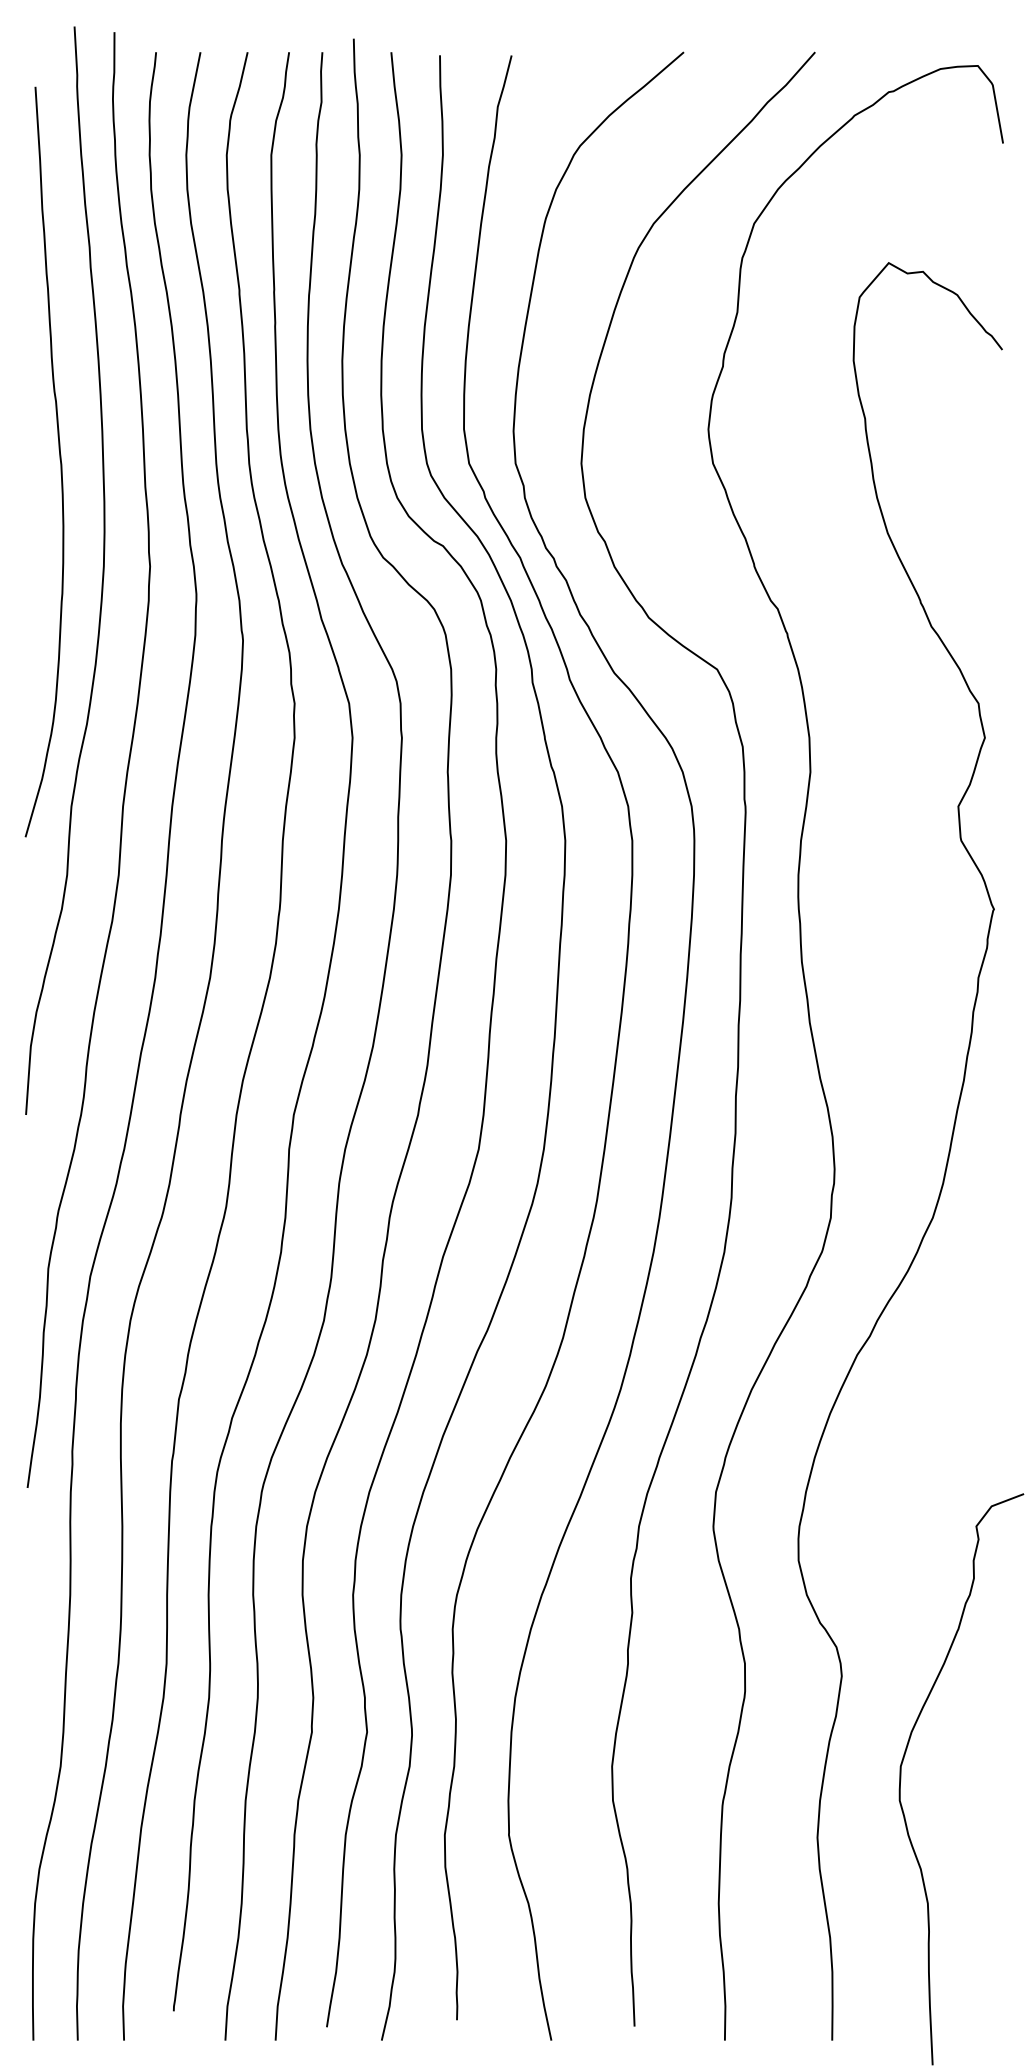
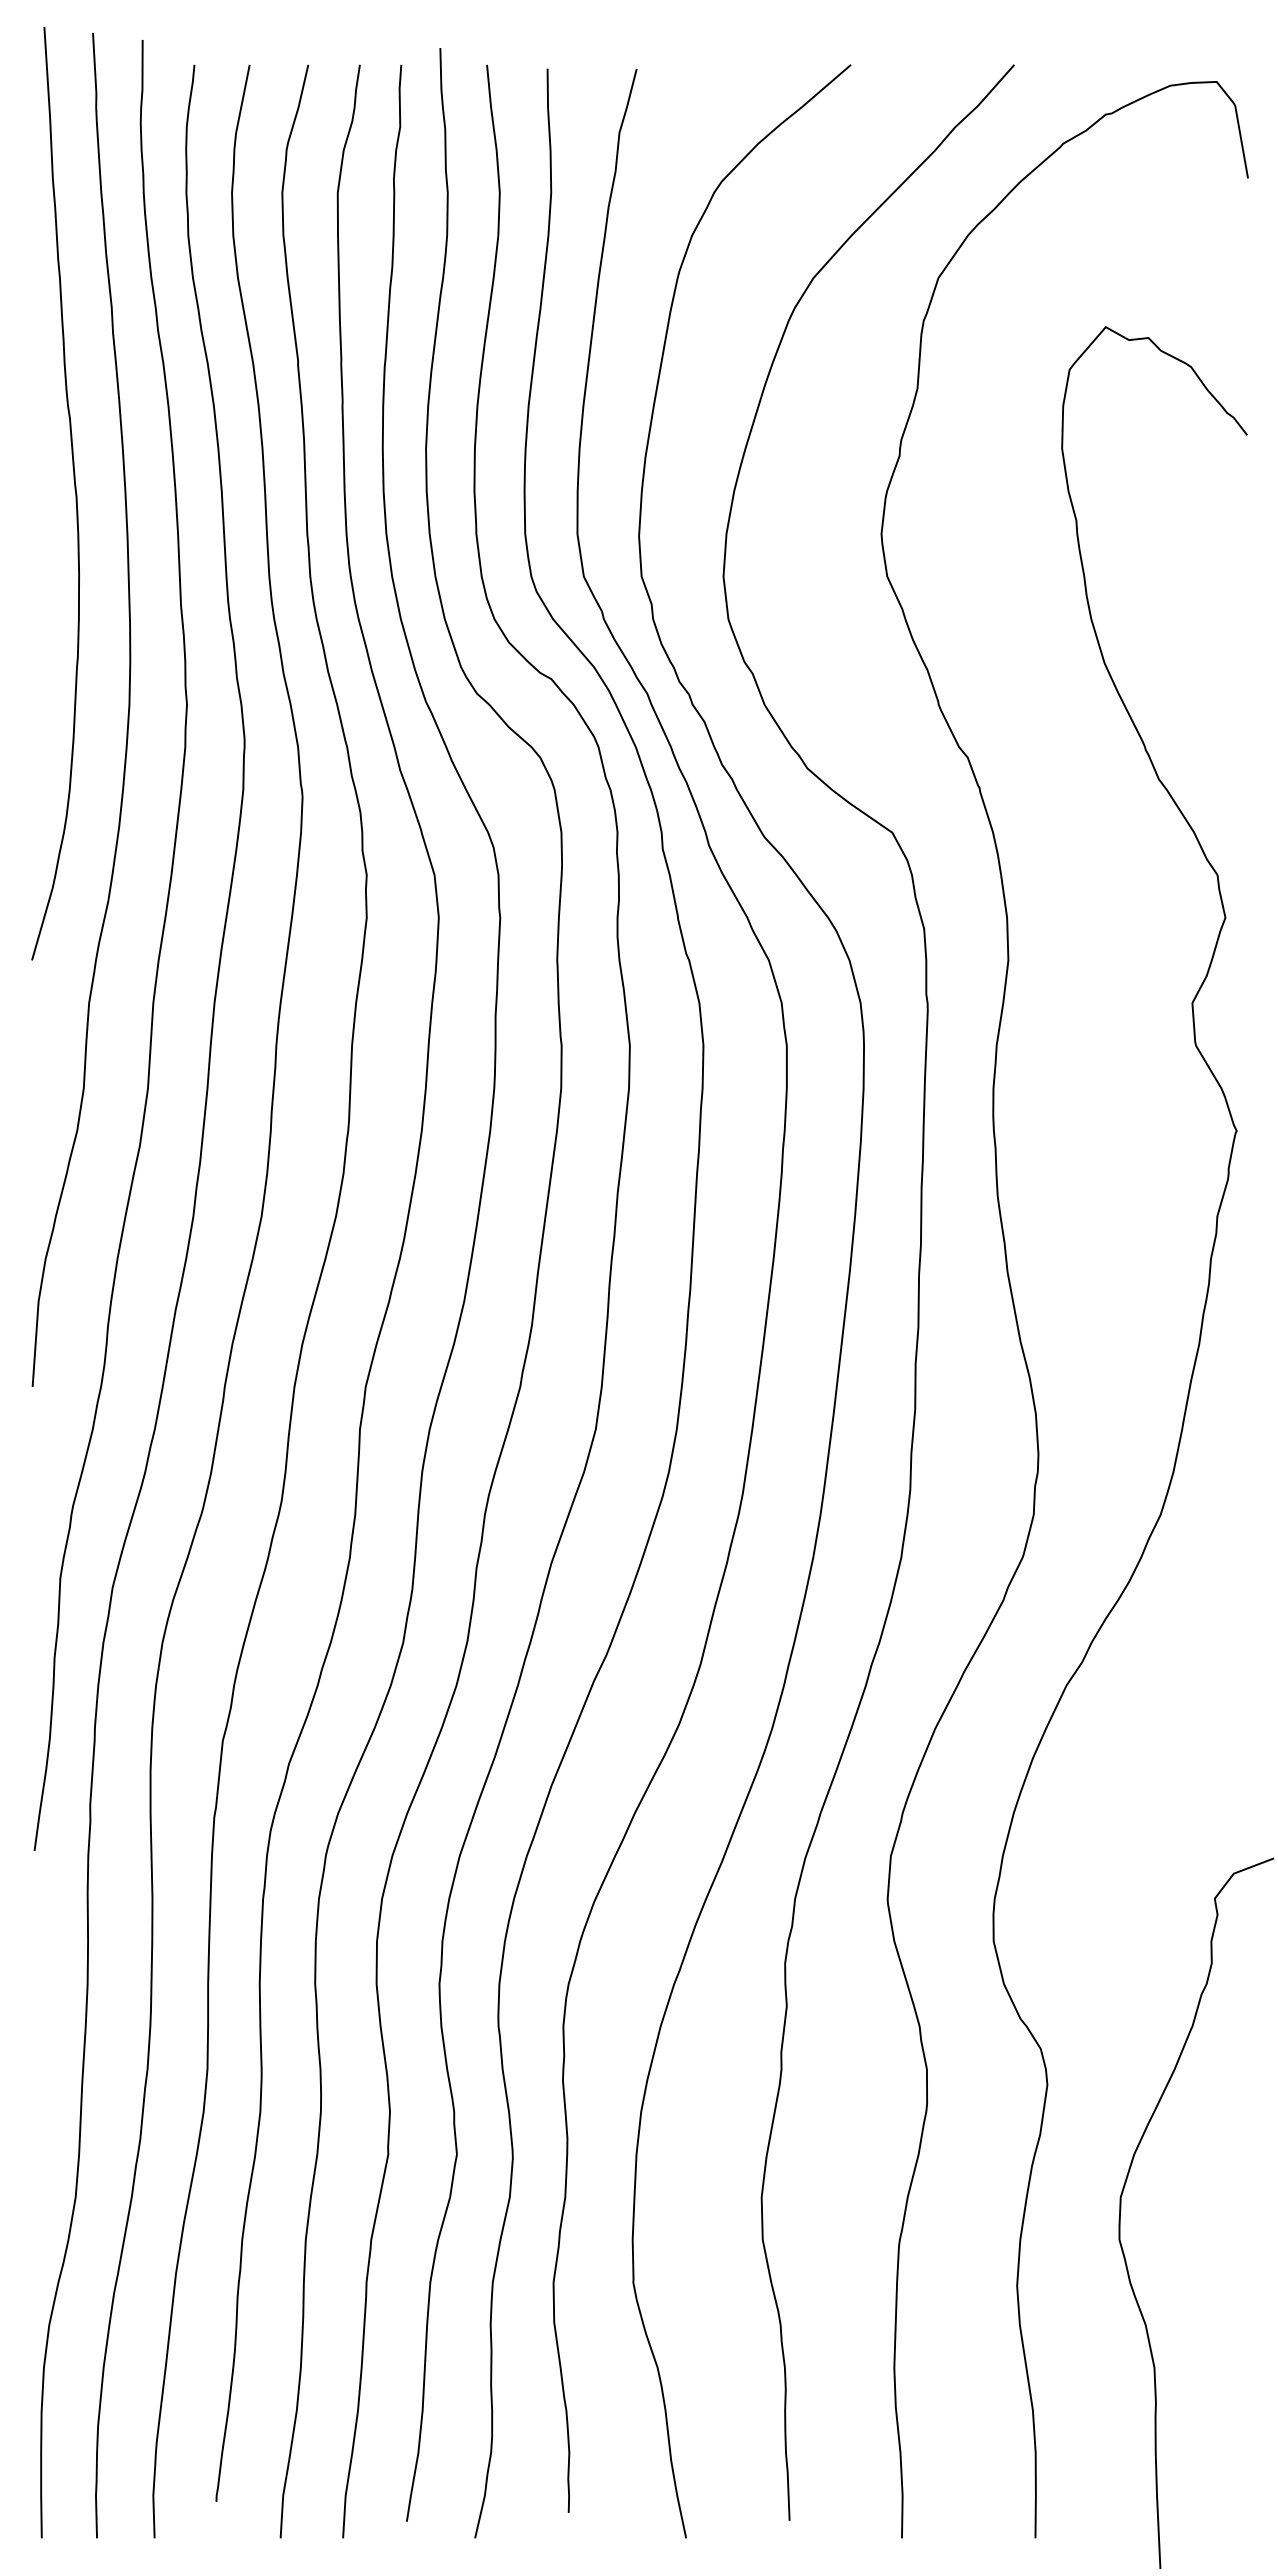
curve: (59, 459) -> (74, 490), moved

